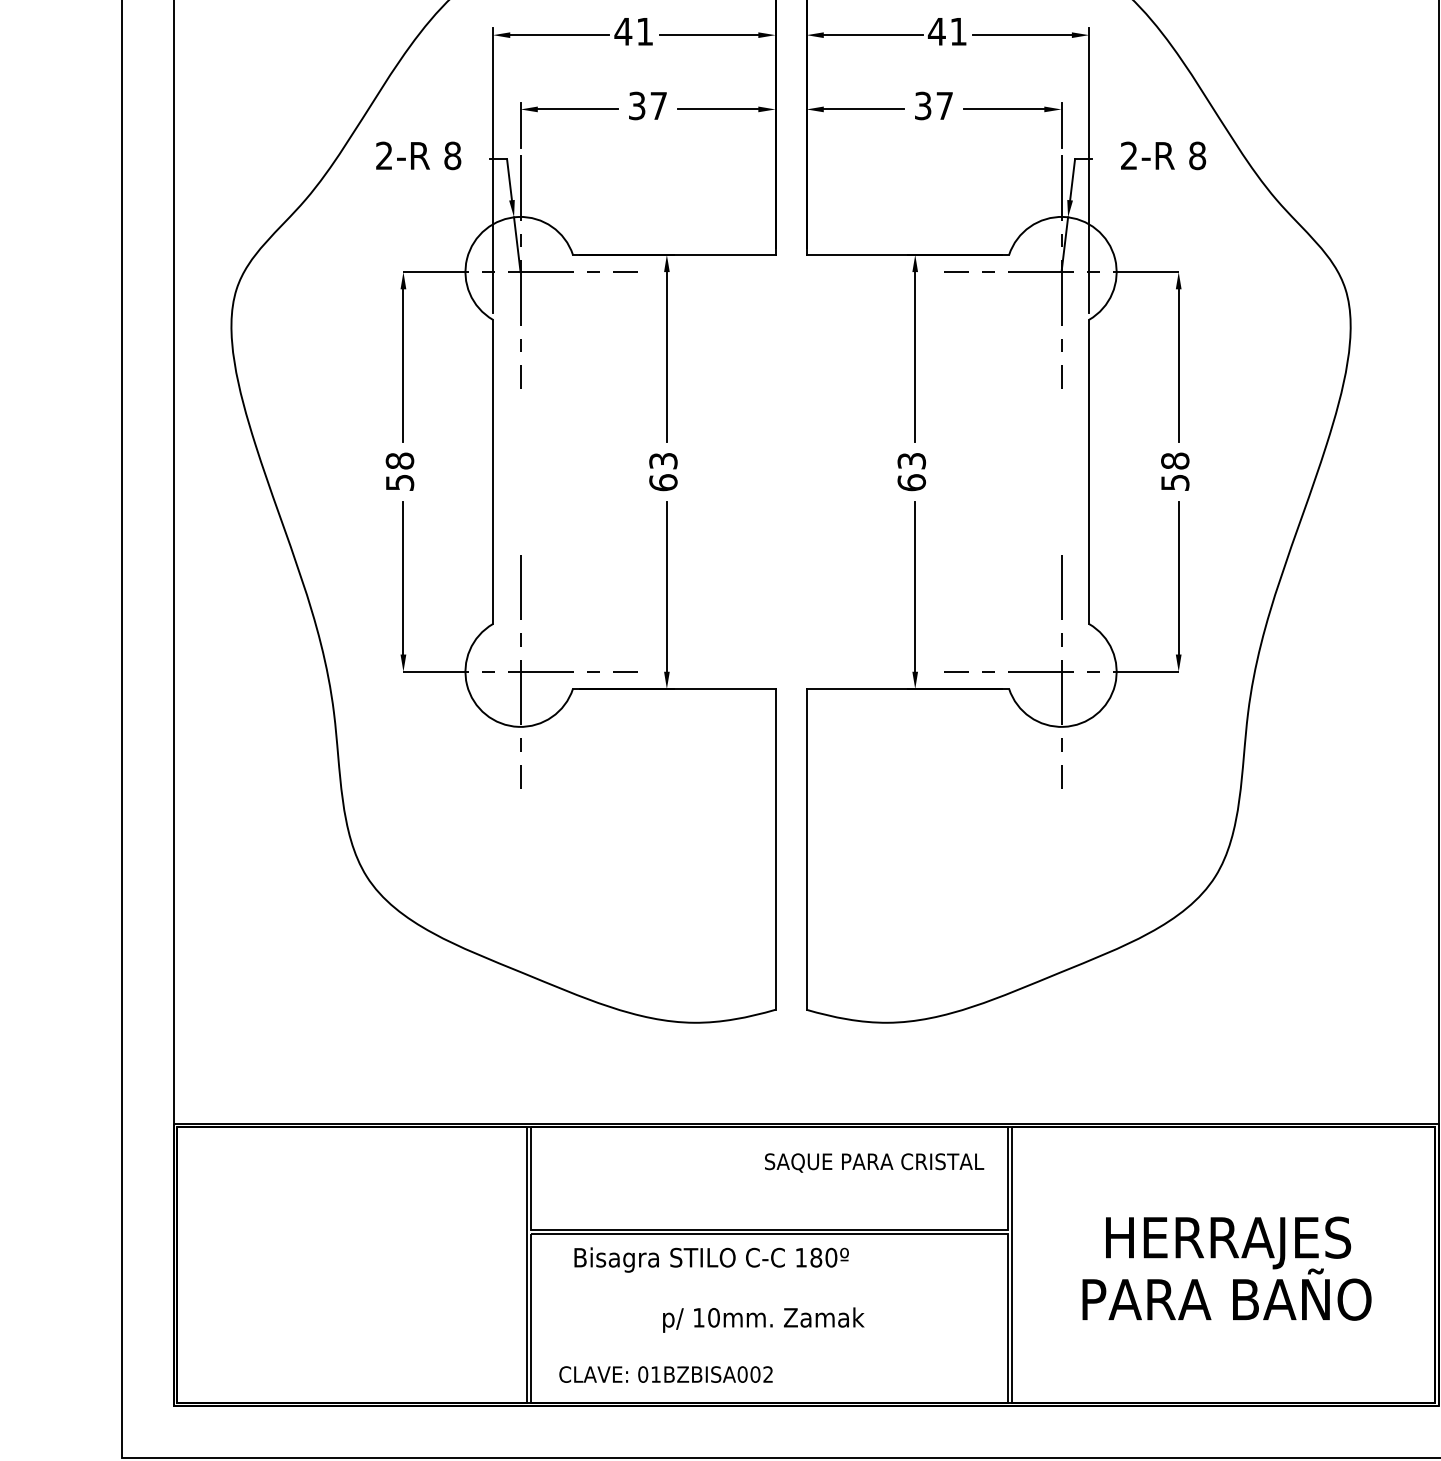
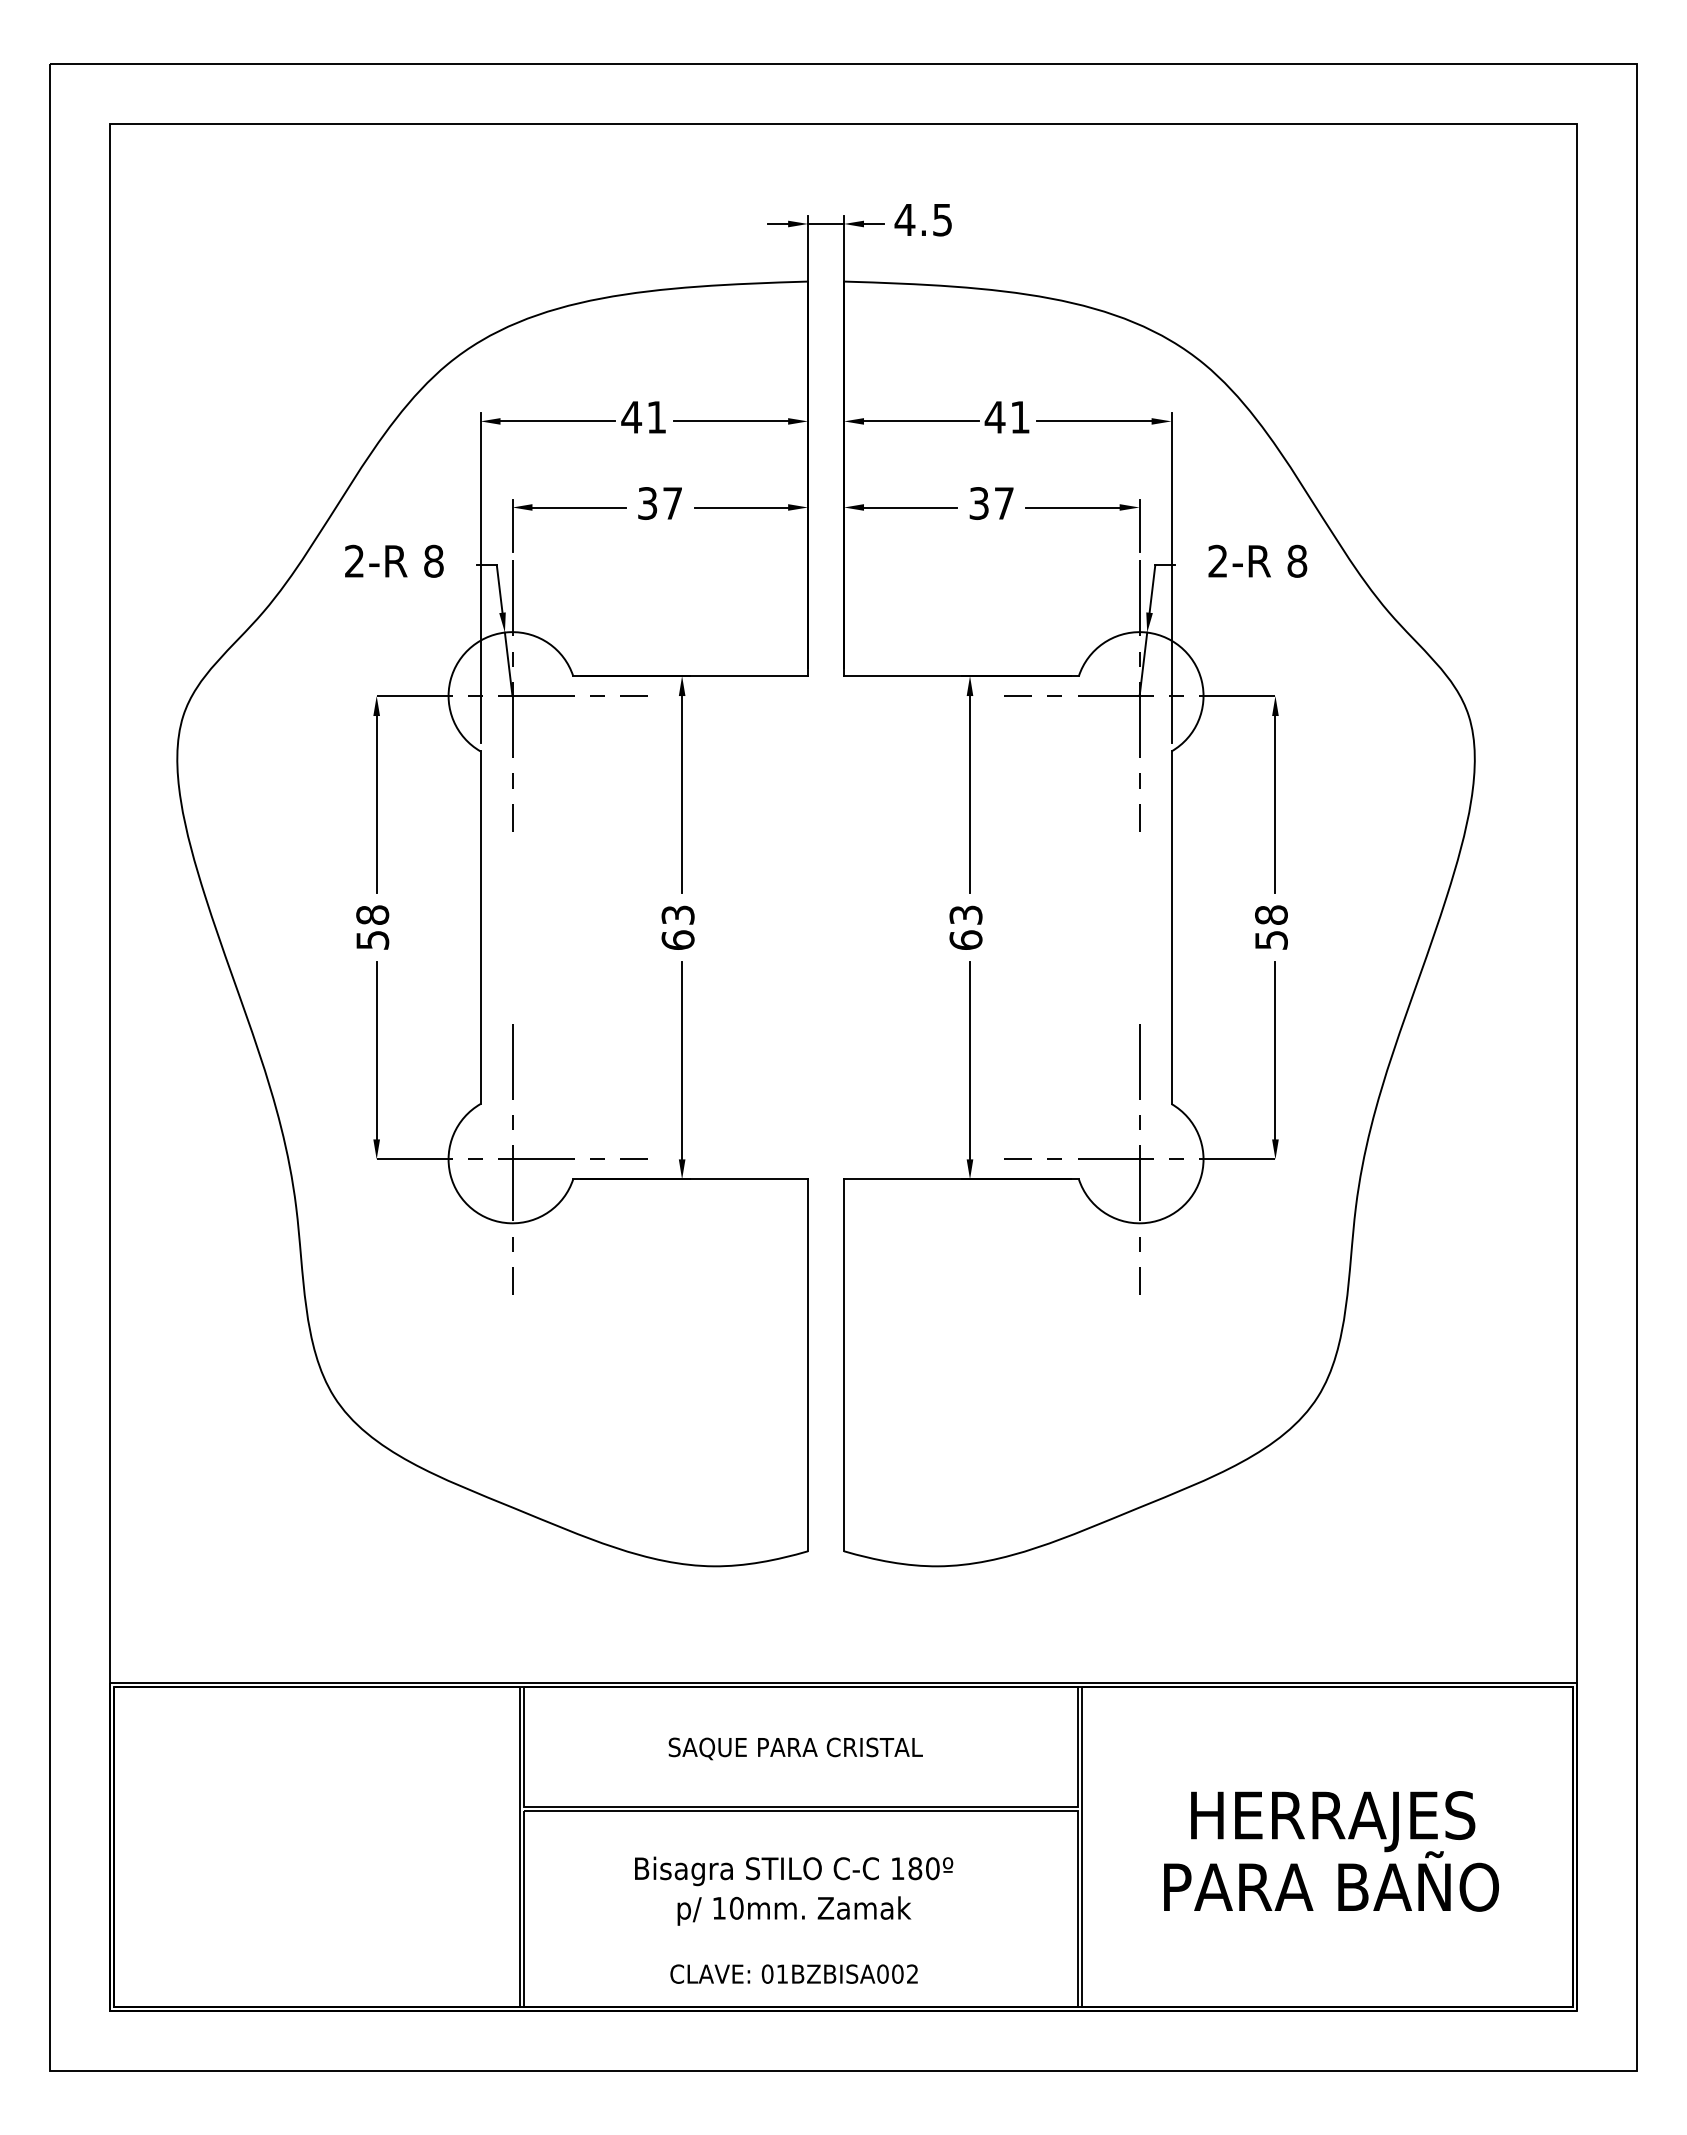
text: (874, 1162) -> (795, 1748), moved
text: (712, 1260) -> (794, 1871), moved
text: (665, 1374) -> (793, 1973), moved

